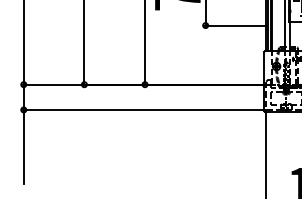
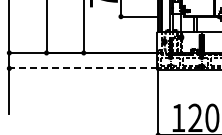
line: (142, 109) -> (82, 68), solid -> dashed

